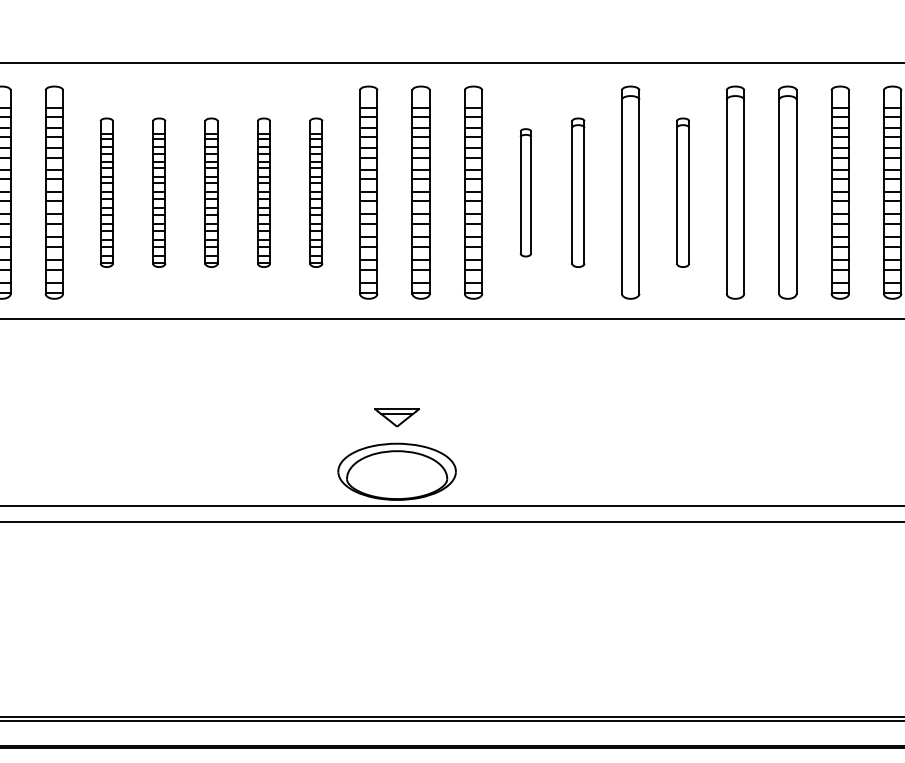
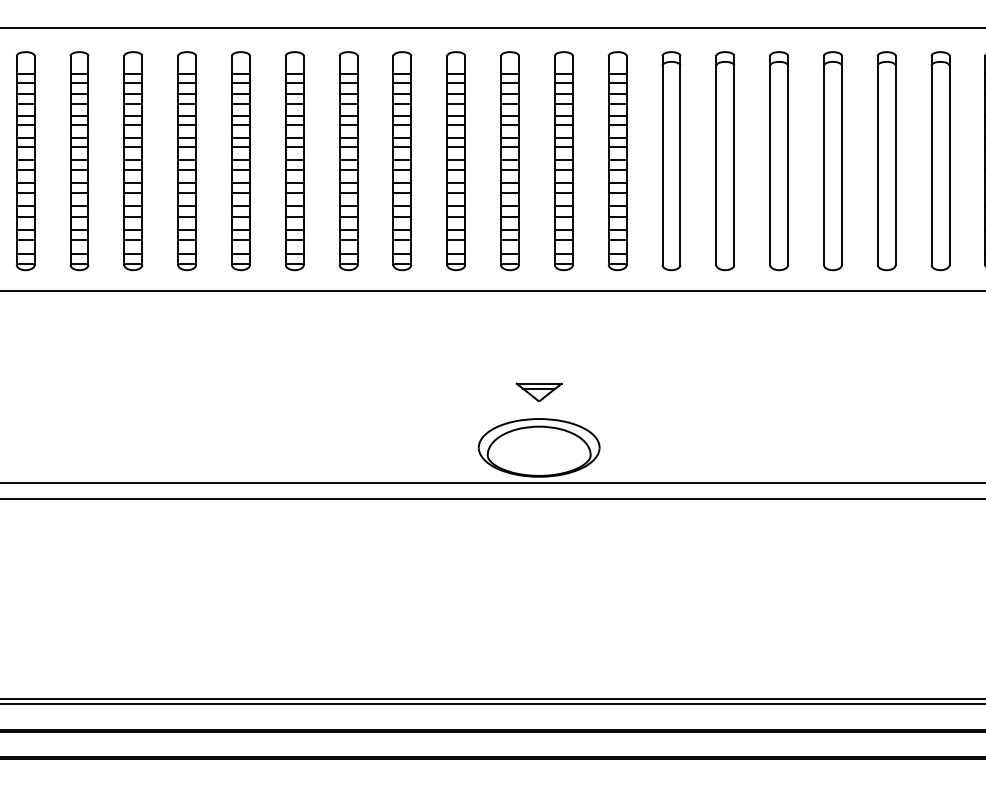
part: (106, 193) -> (240, 161), size x1.43
part: (158, 193) -> (294, 161), size x1.43
part: (211, 193) -> (348, 161), size x1.43
part: (264, 193) -> (402, 161), size x1.43
part: (315, 193) -> (455, 161), size x1.43
part: (525, 193) -> (671, 161), size x1.67
part: (578, 193) -> (725, 161), size x1.43
part: (682, 193) -> (832, 161), size x1.43

